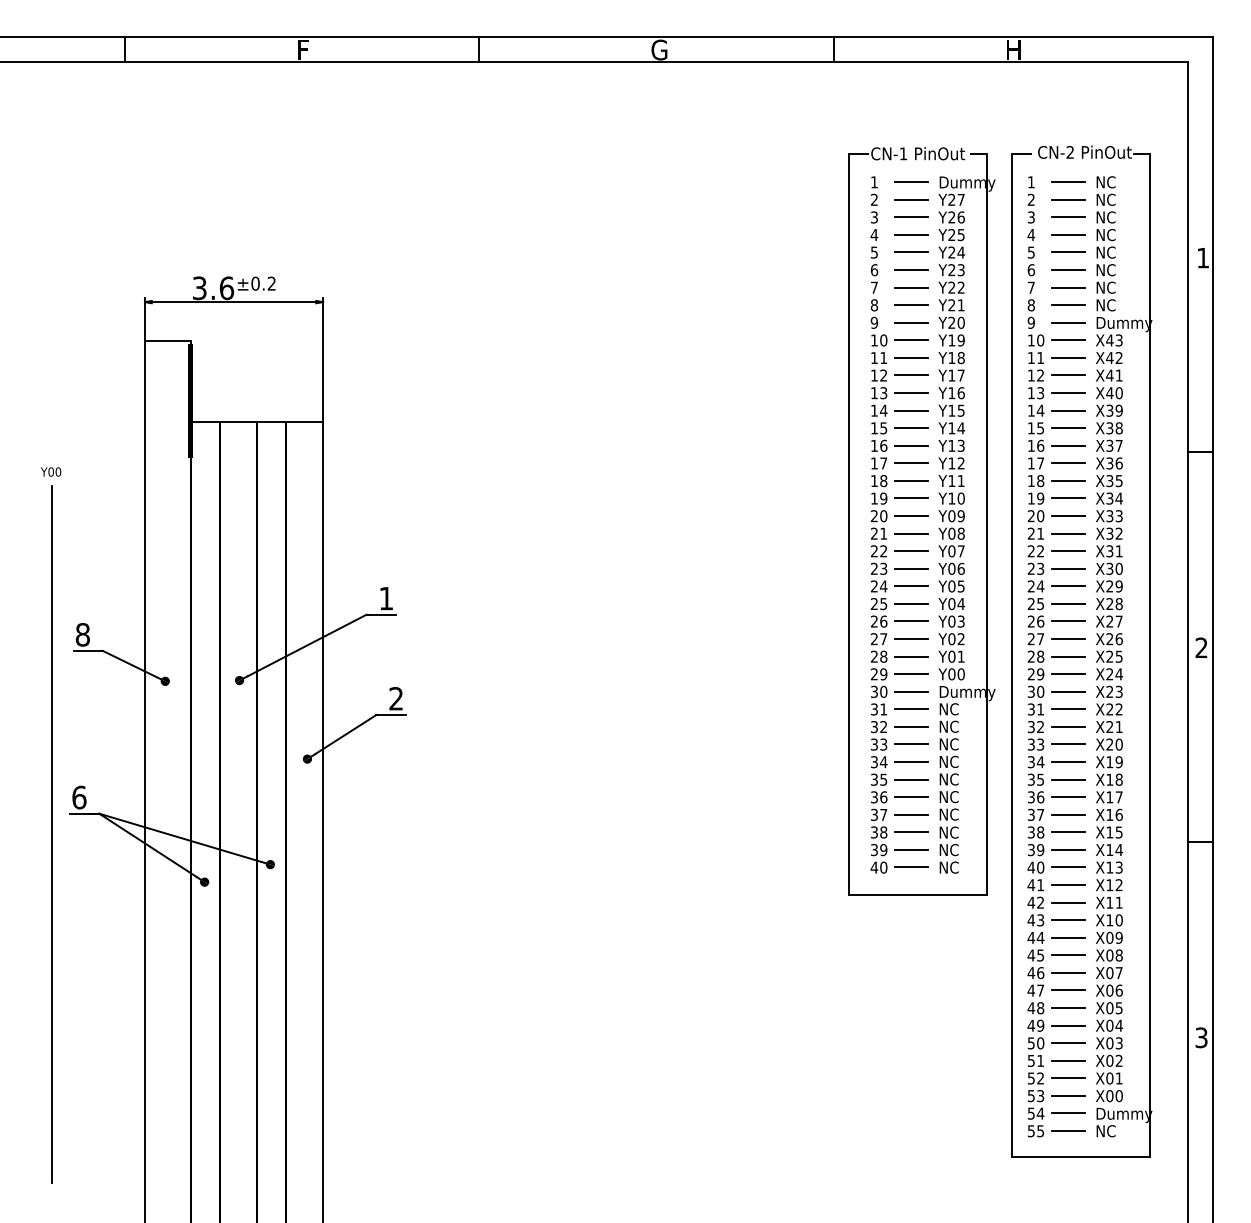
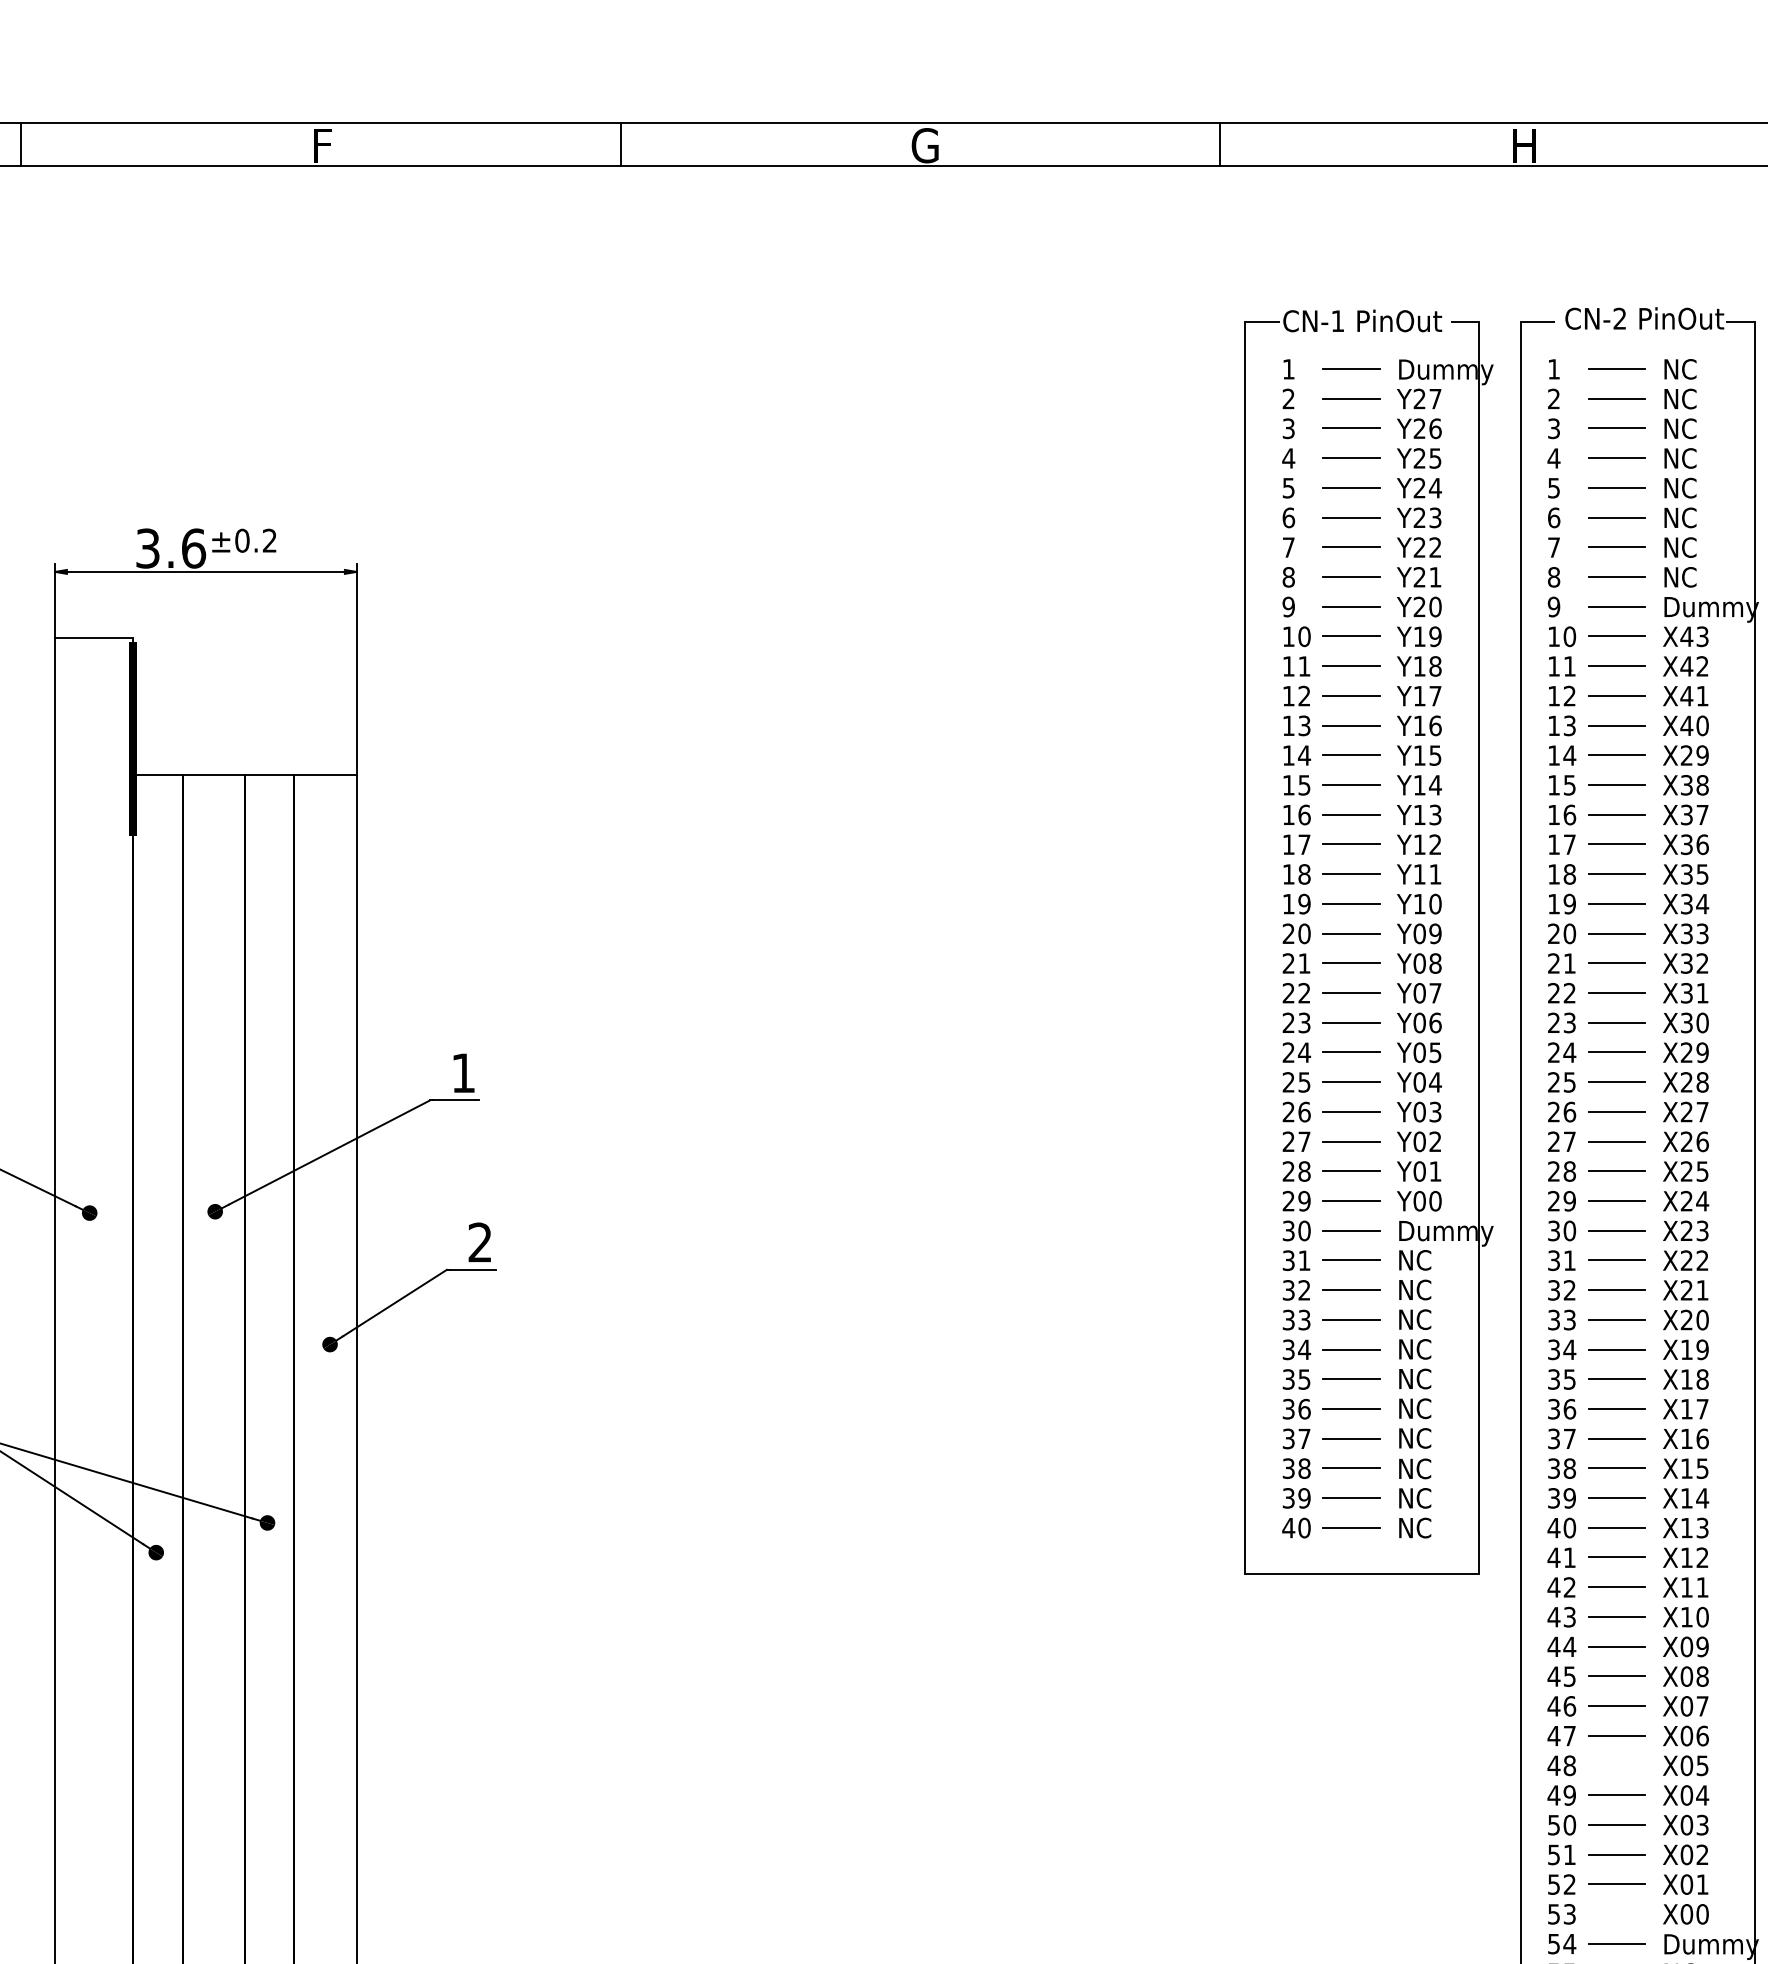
text: (1109, 410) -> (1686, 755), X39 -> X29
line: (1068, 1008) -> (1616, 1766), removed
line: (1068, 1095) -> (1616, 1913), removed

